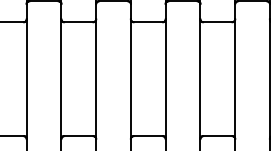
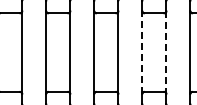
line: (200, 79) -> (142, 52), solid -> dashed
line: (235, 80) -> (166, 53), solid -> dashed

